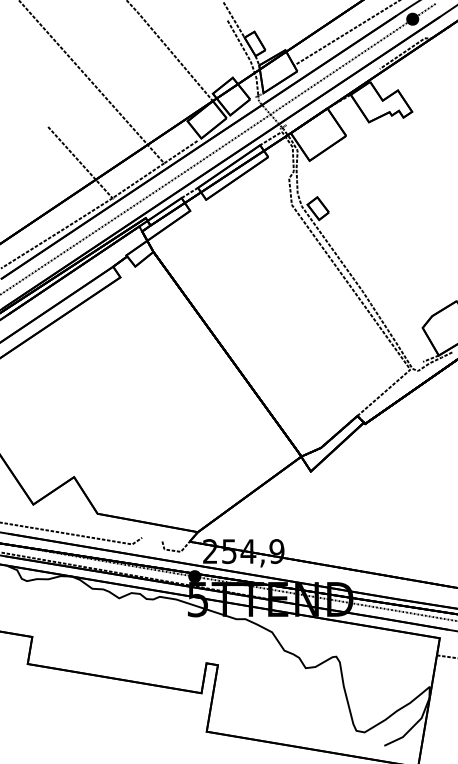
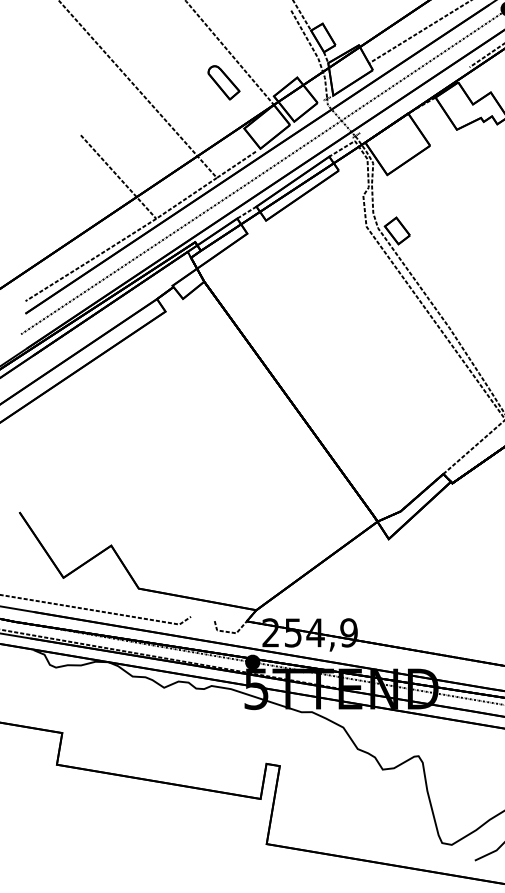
part: (170, 82) -> (224, 83), added

